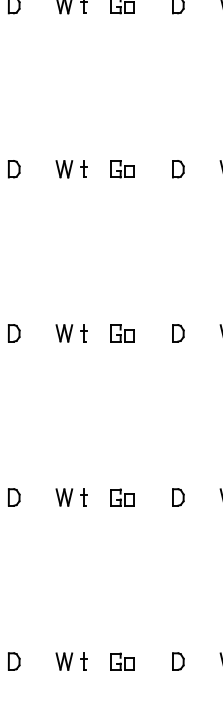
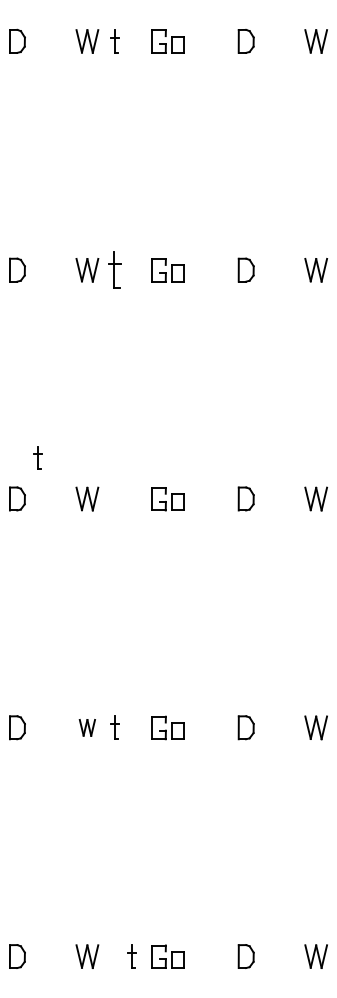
part: (83, 169) -> (114, 270), size x1.6
part: (83, 332) -> (37, 457), moved
part: (64, 497) -> (87, 727), size x0.7
part: (83, 661) -> (131, 956), moved

